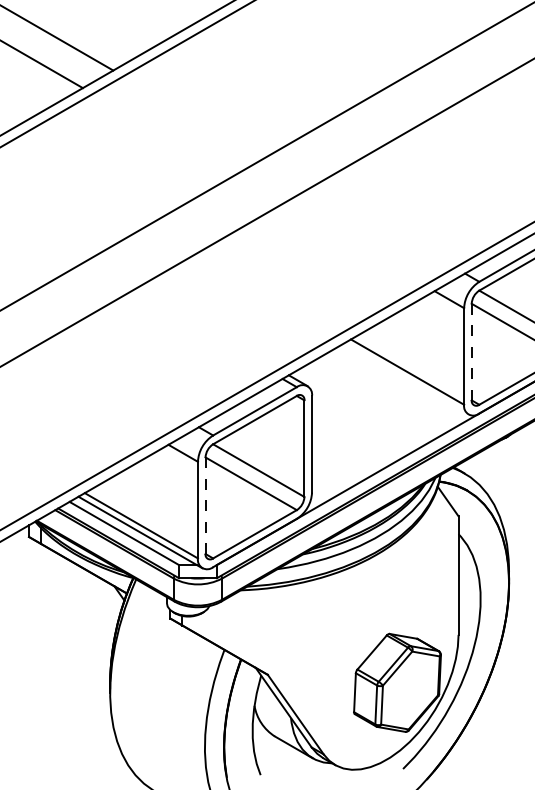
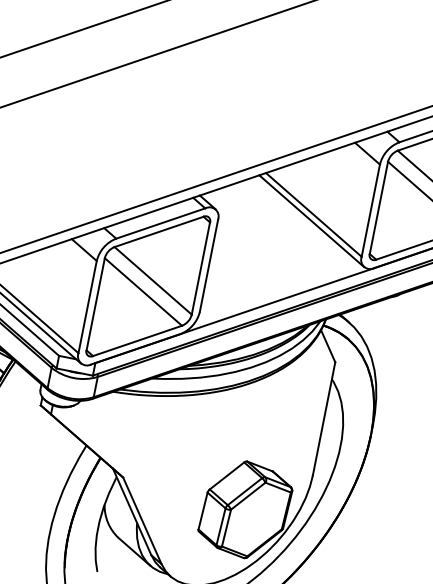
line: (471, 352) -> (378, 208), dashed -> solid
line: (406, 378) -> (311, 220), added
line: (205, 506) -> (95, 305), dashed -> solid

